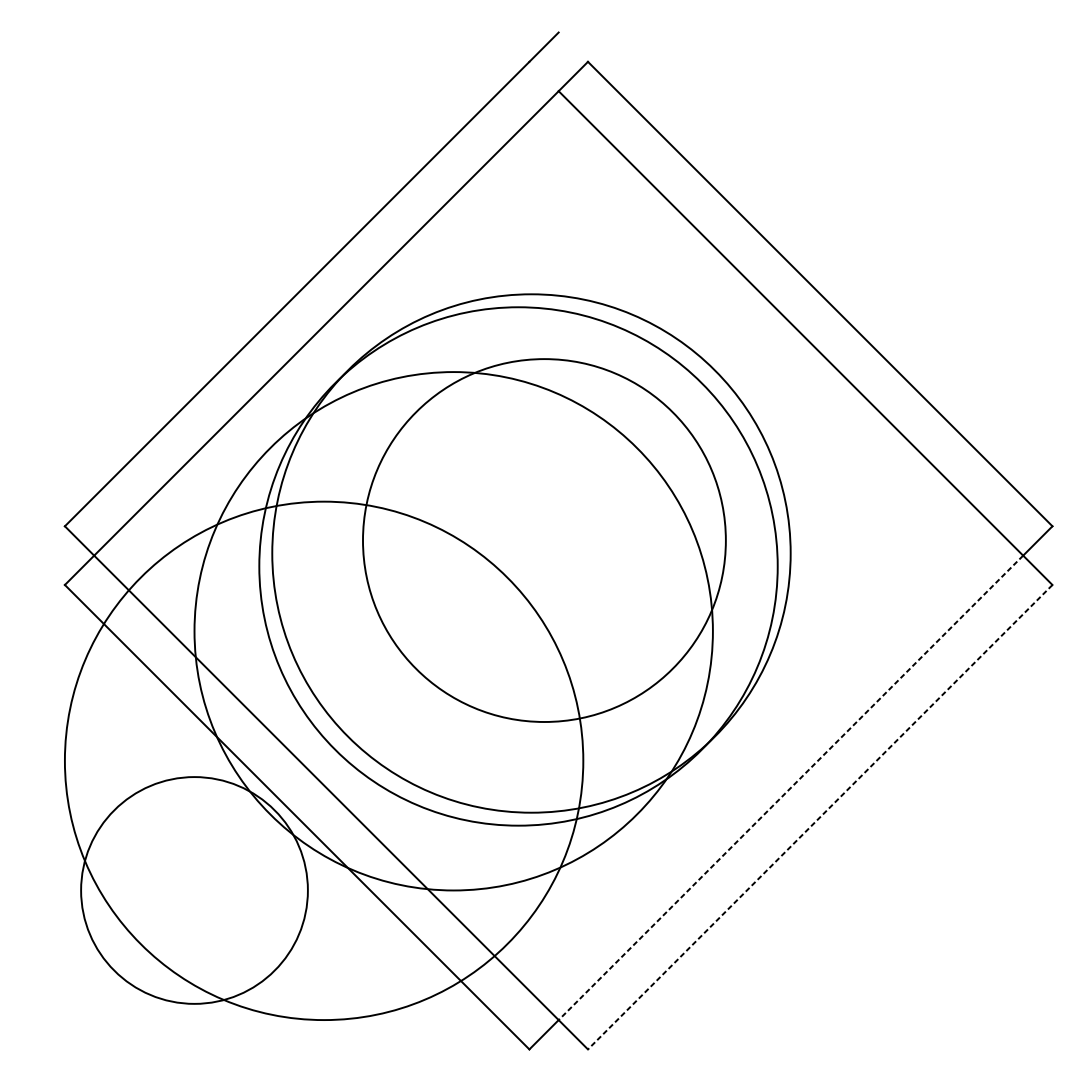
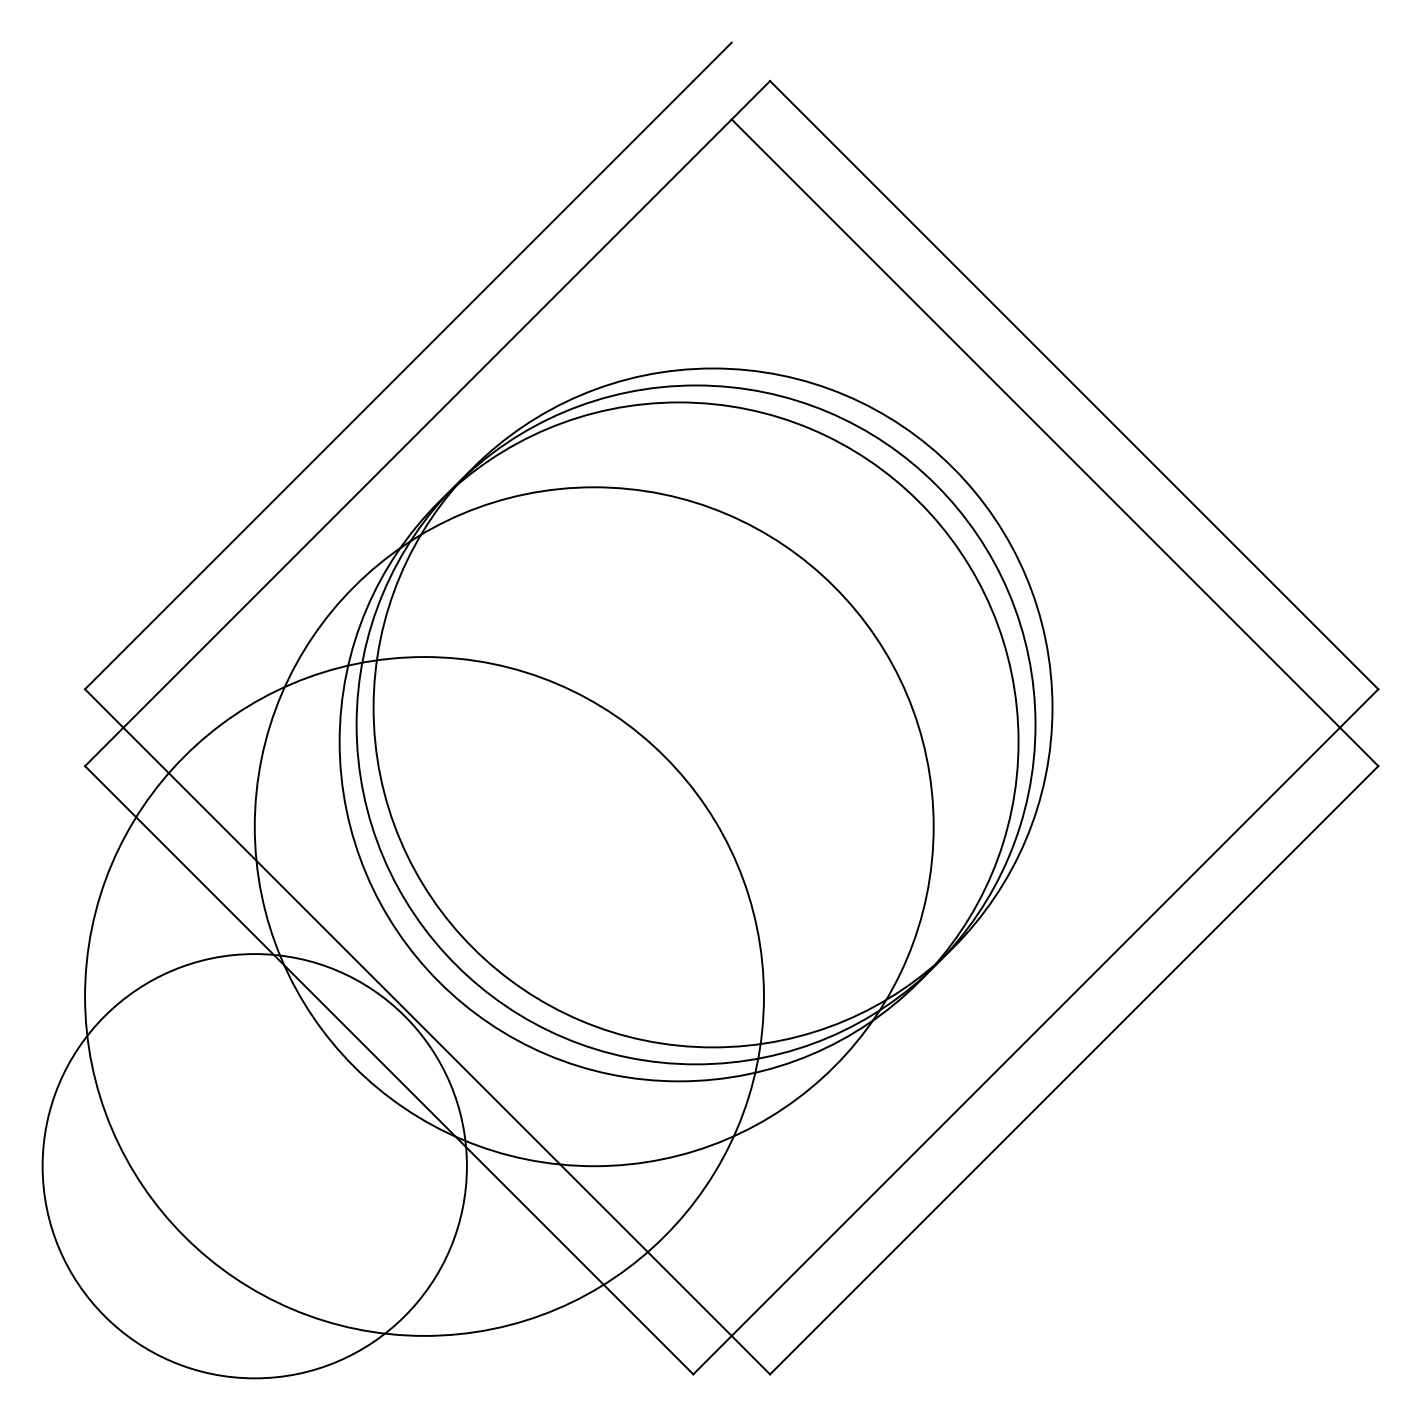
circle: (544, 540) -> (712, 707), size x1.43
line: (790, 788) -> (1035, 1032), dashed -> solid
line: (819, 817) -> (1073, 1070), dashed -> solid
circle: (194, 890) -> (254, 1166), size x1.43

